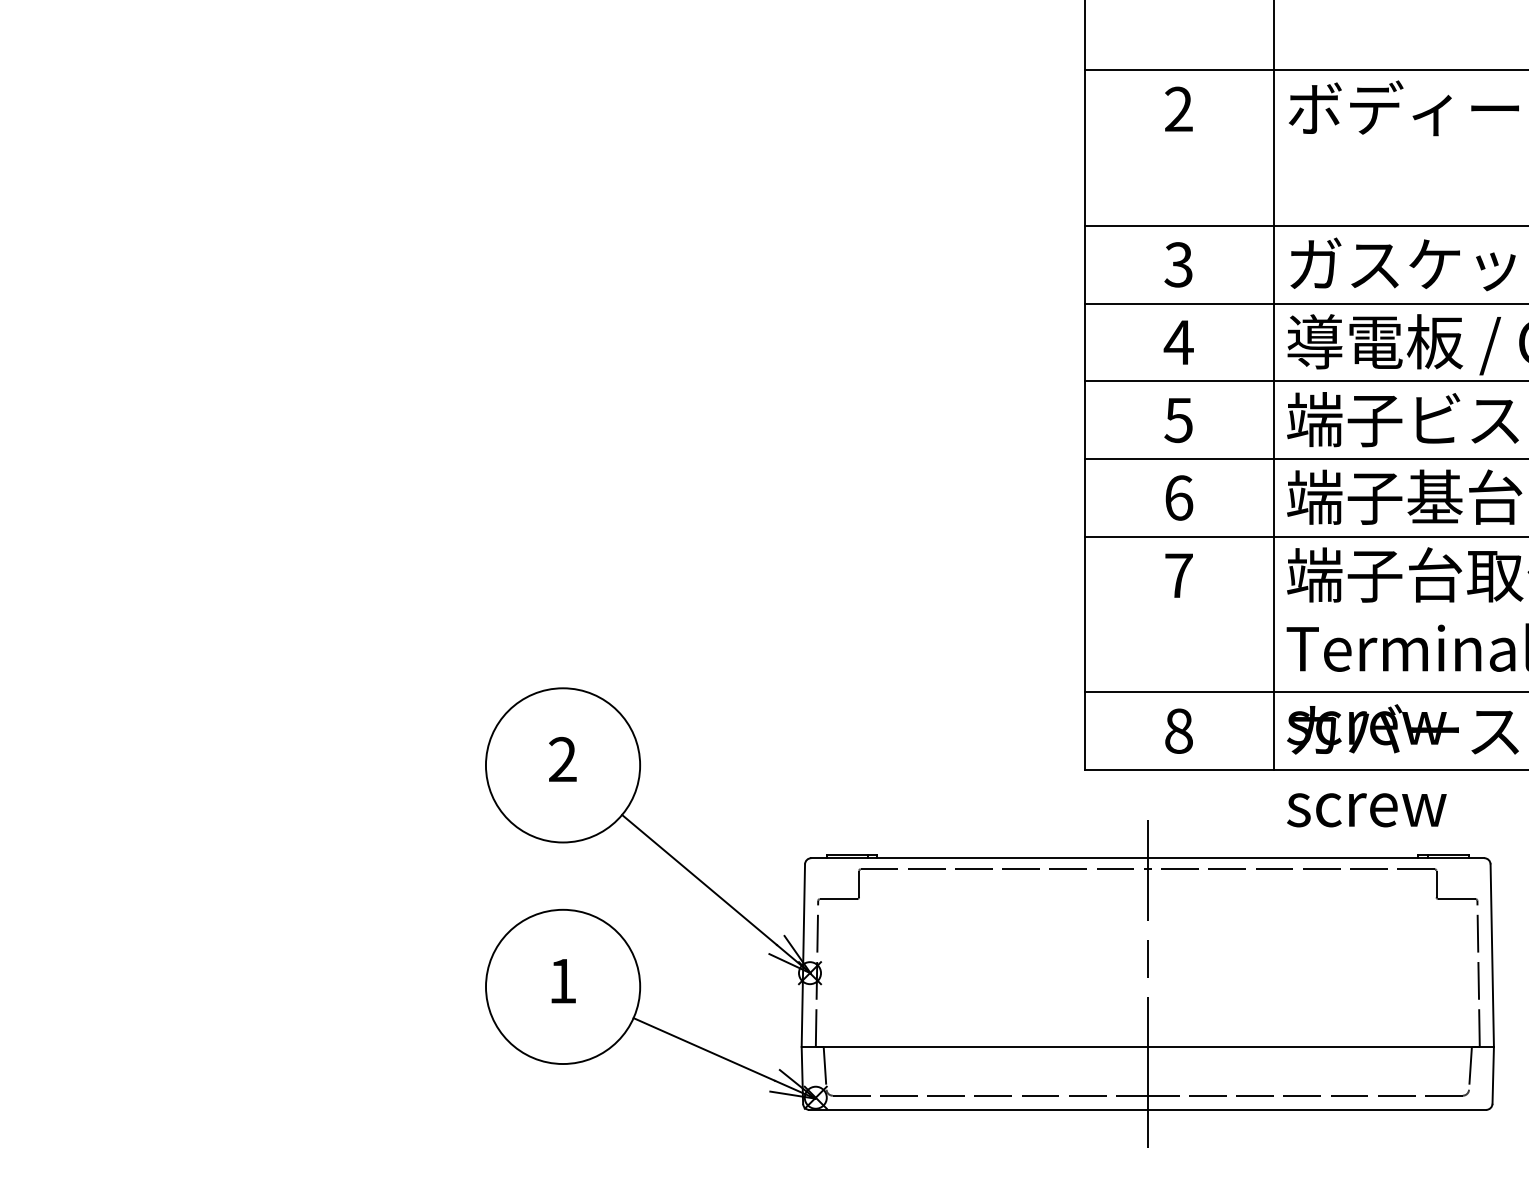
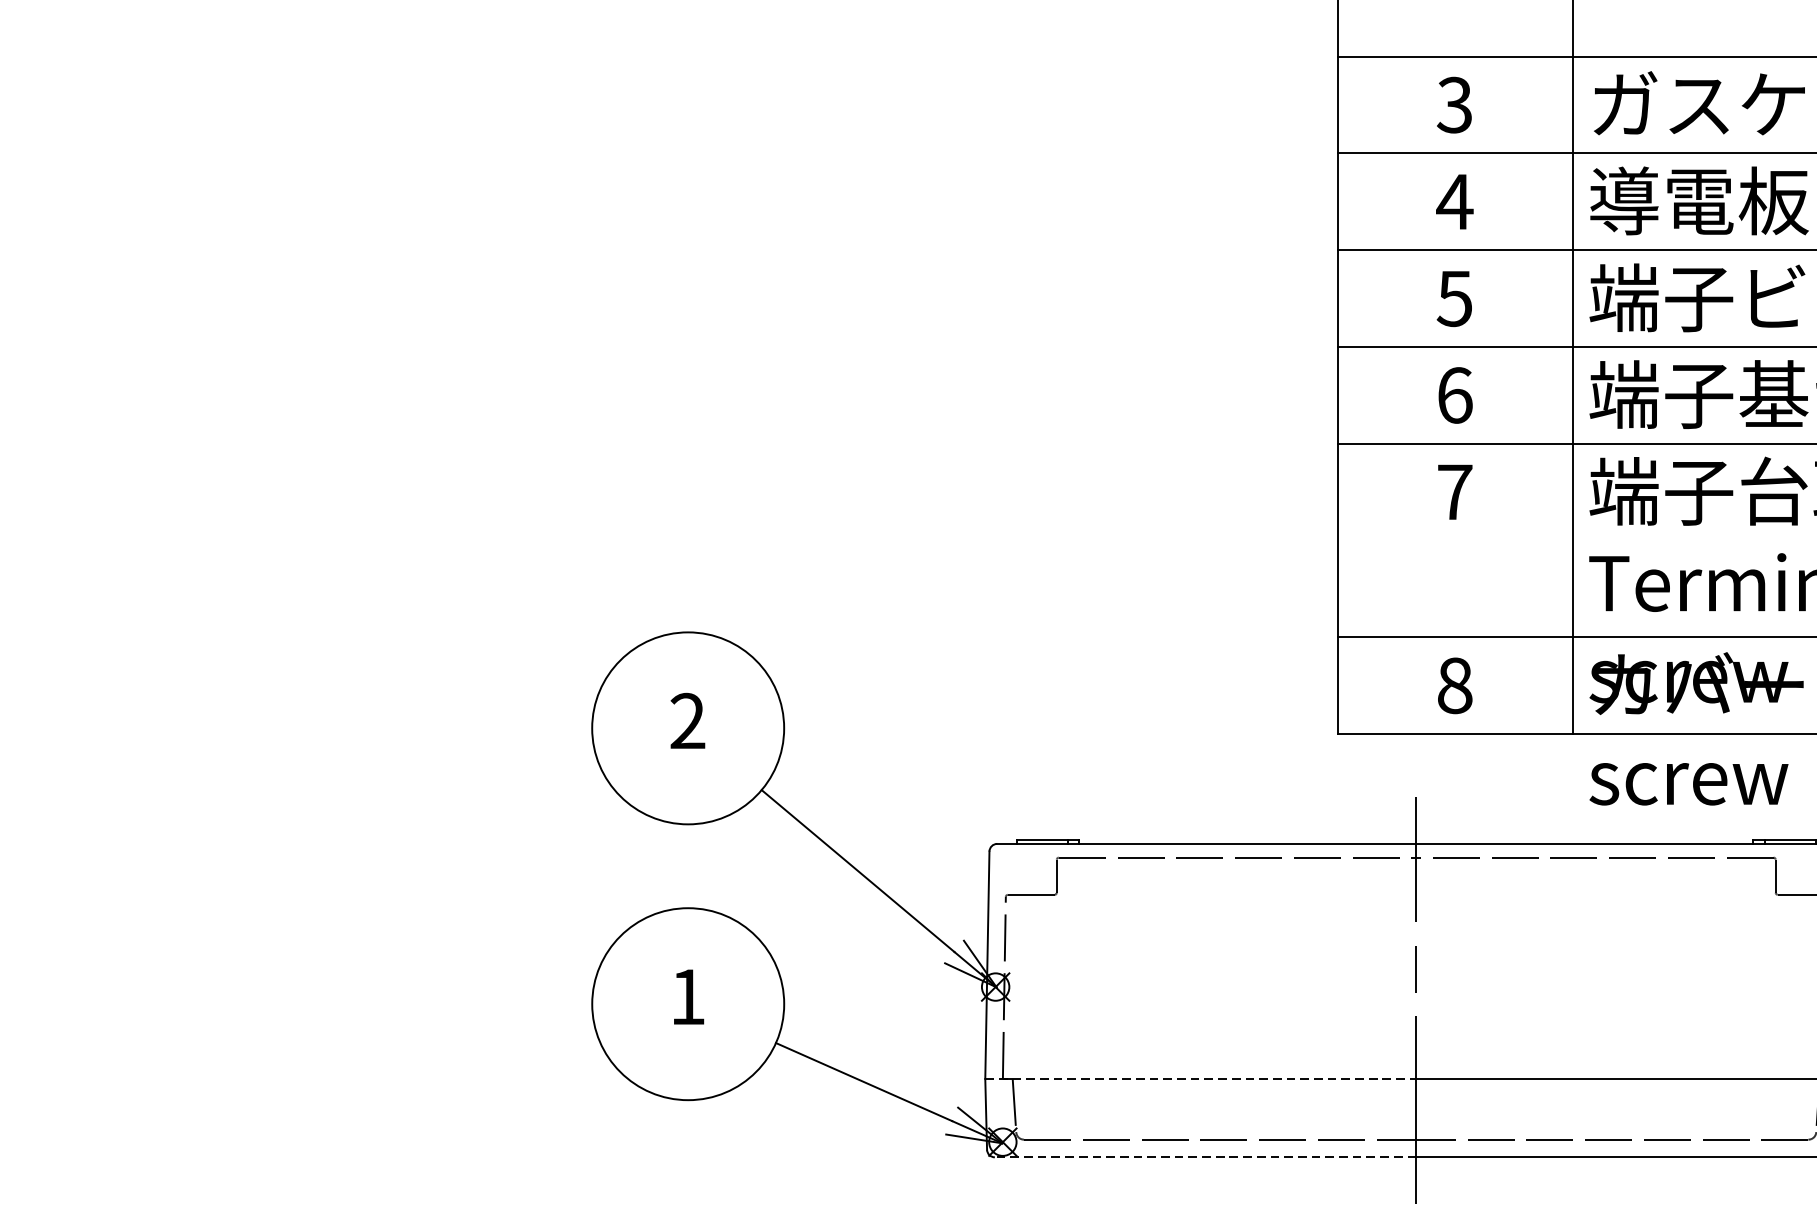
line: (975, 1046) -> (1201, 1078), solid -> dashed
line: (978, 1109) -> (1205, 1156), solid -> dashed

